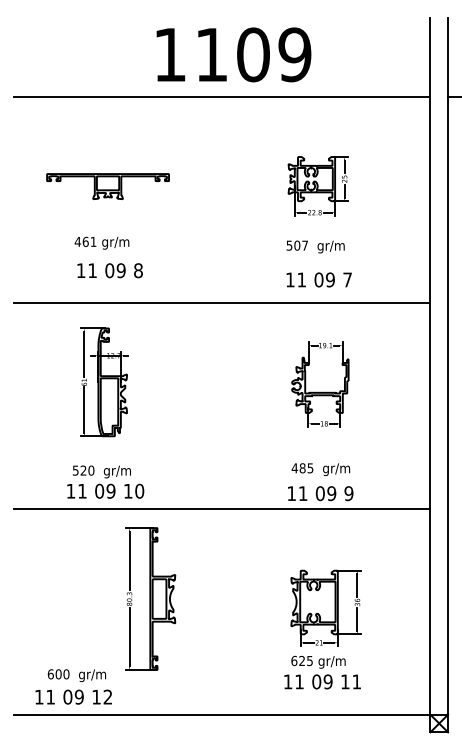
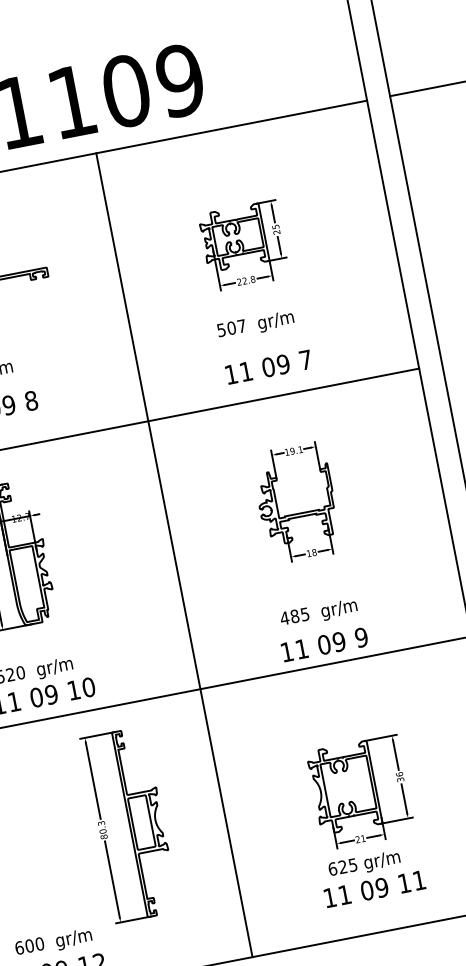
line: (222, 405) -> (174, 554), added

